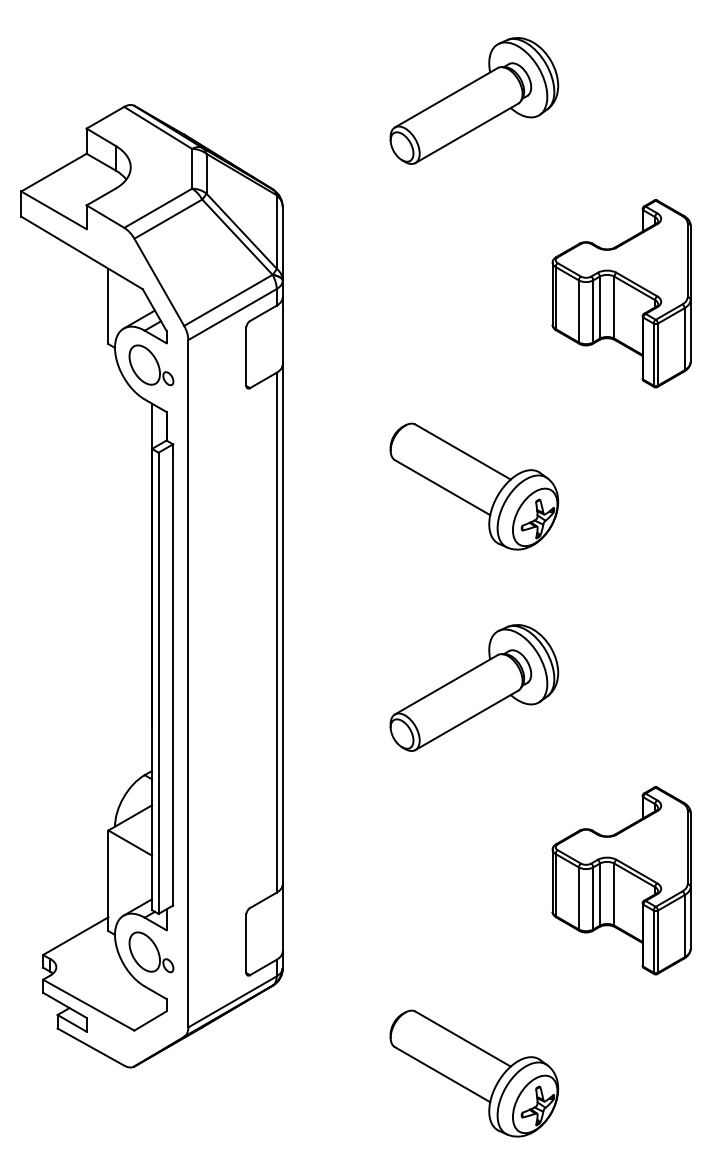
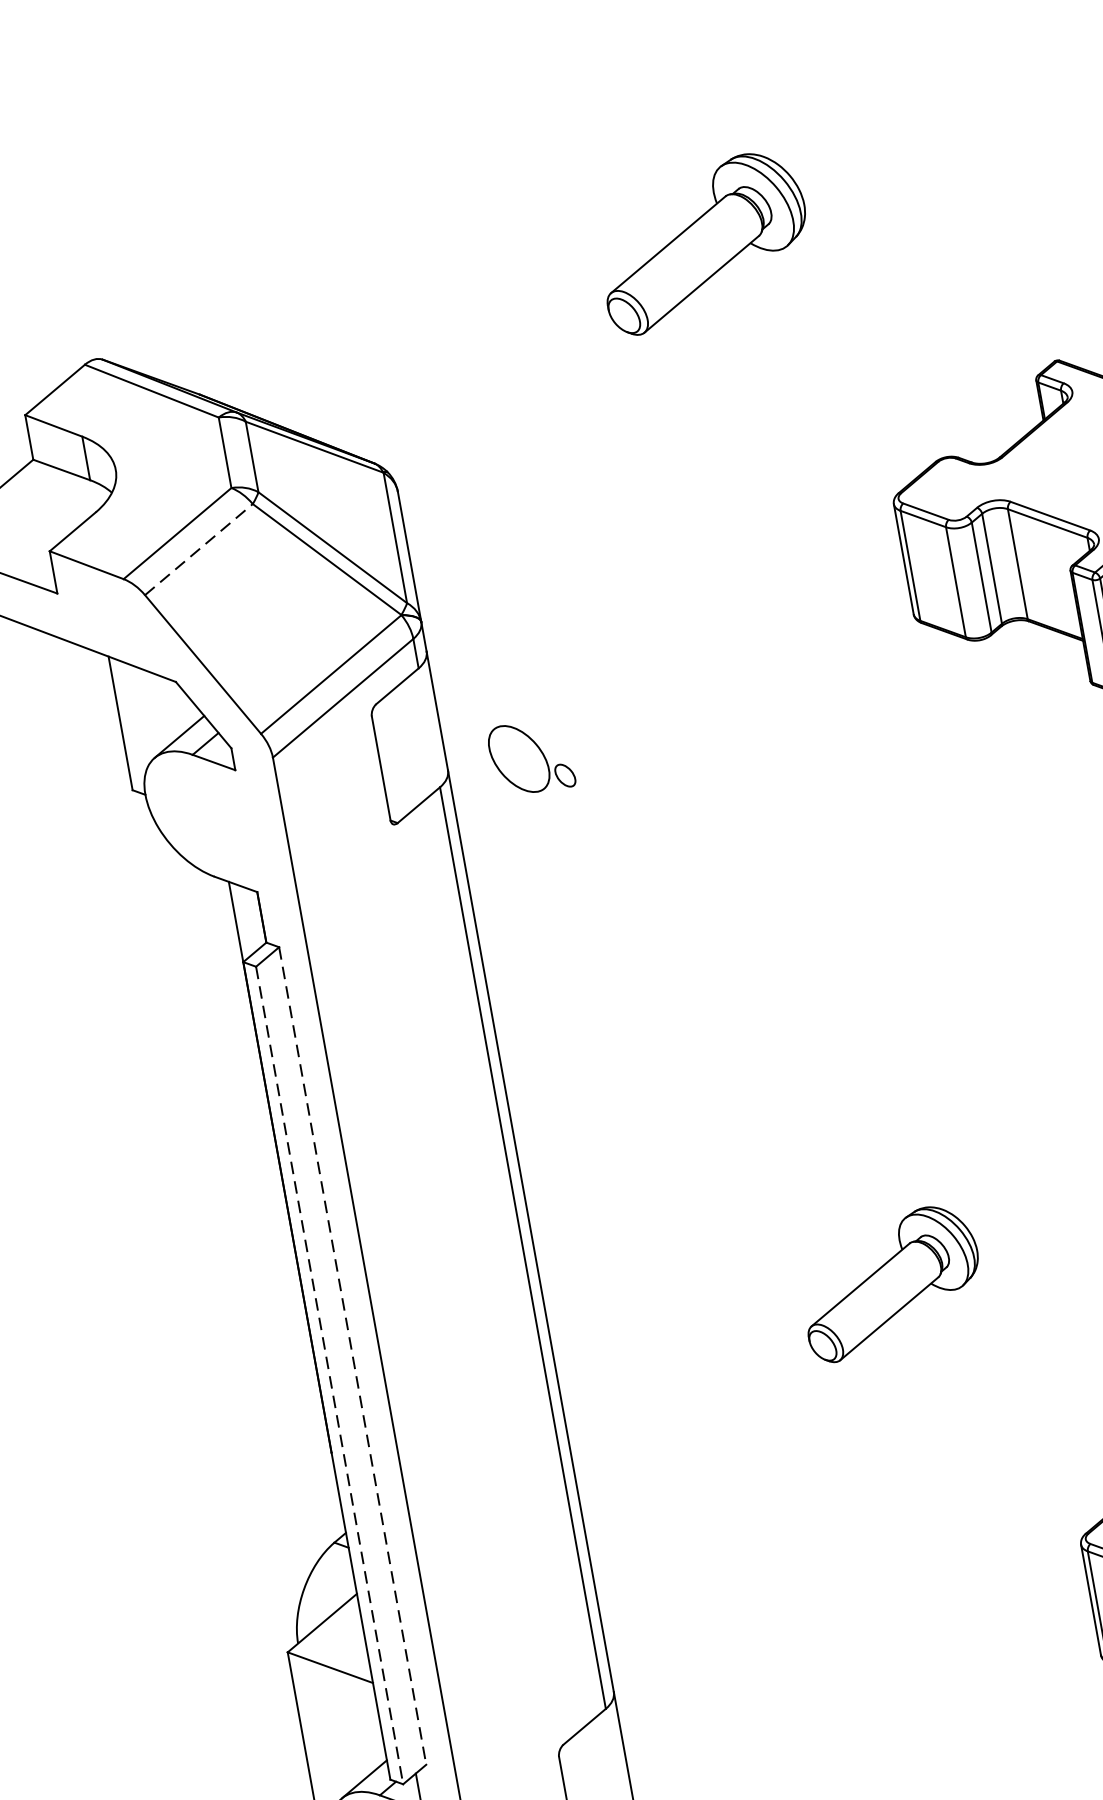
part: (474, 100) -> (703, 241), size x0.7
line: (168, 218) -> (198, 548), solid -> dashed
part: (151, 365) -> (531, 757), moved
part: (474, 486) -> (826, 925), removed
line: (173, 674) -> (353, 1355), solid -> dashed
line: (158, 683) -> (329, 1375), solid -> dashed
part: (474, 687) -> (890, 1282), size x0.6

